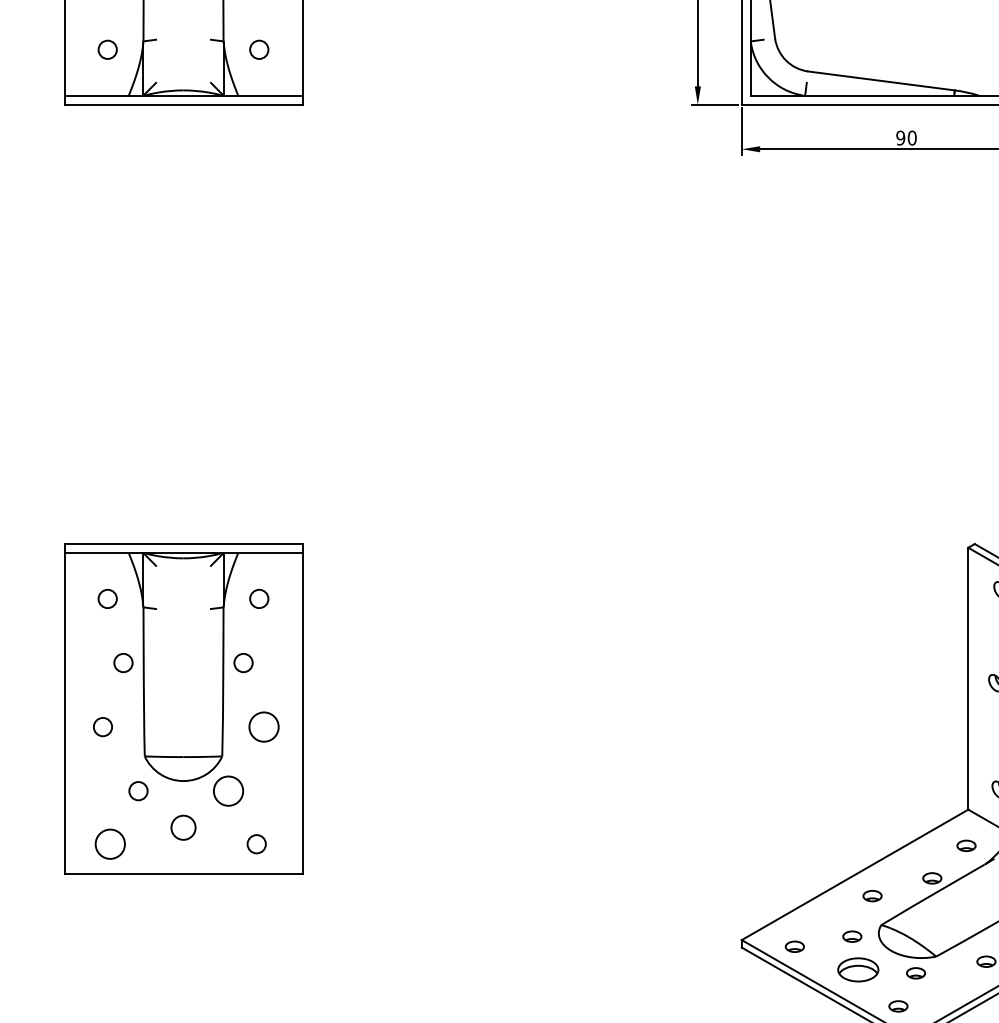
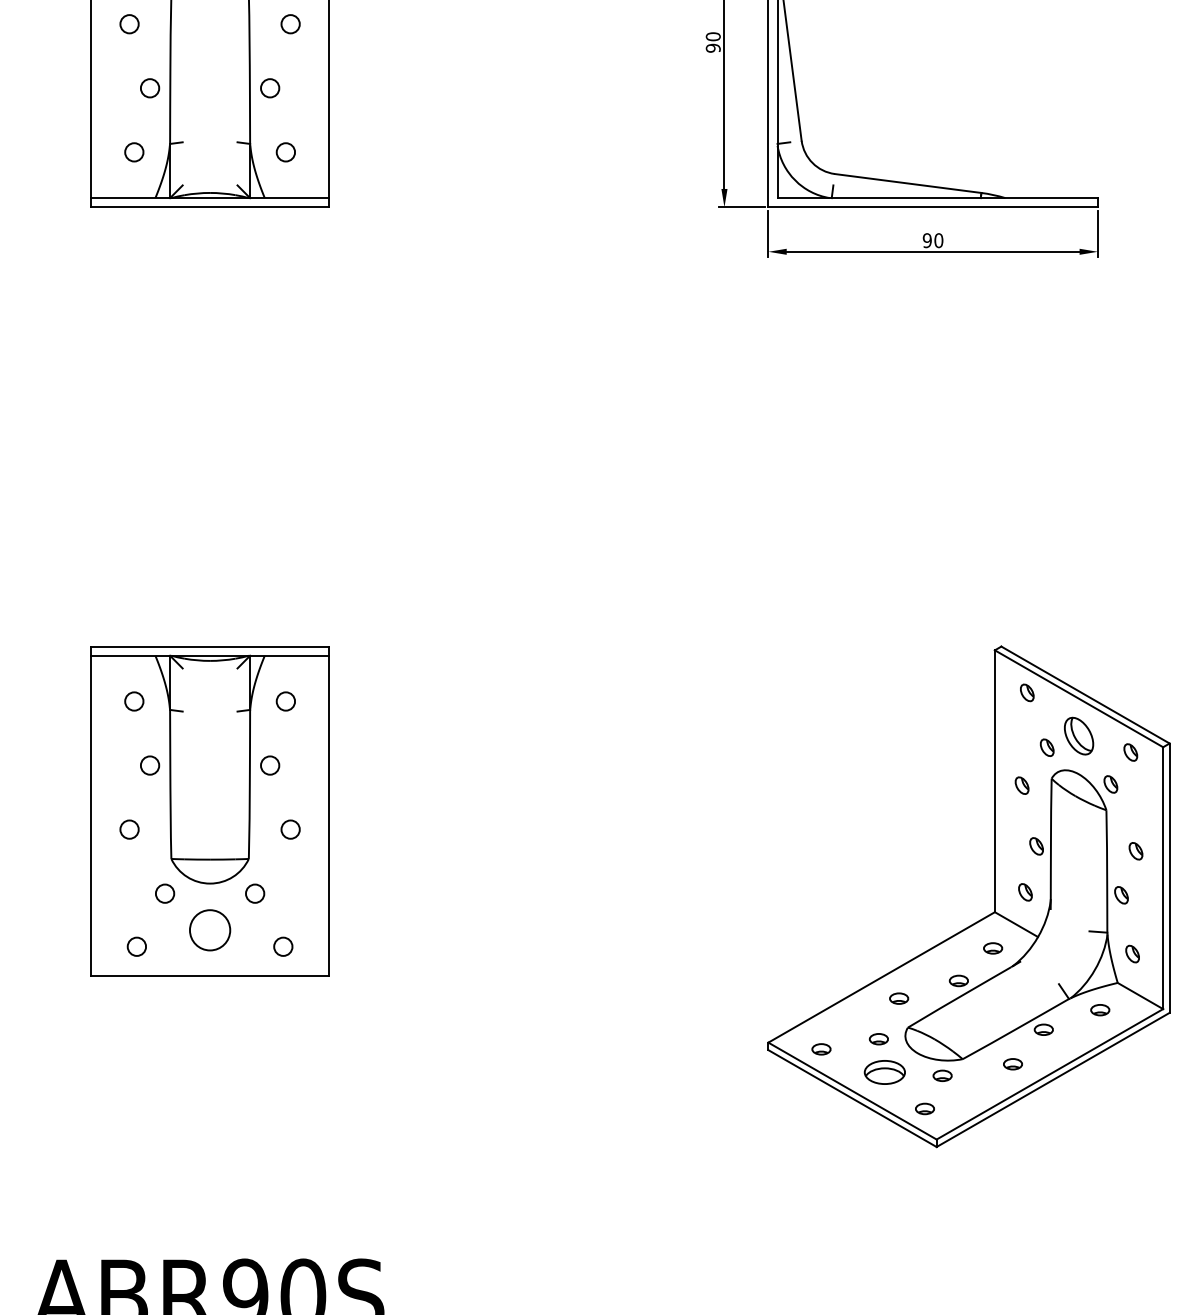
circle: (263, 726) -> (290, 829), size x0.62
circle: (228, 790) -> (255, 893), size x0.62
circle: (182, 827) -> (209, 930), size x1.67
circle: (109, 843) -> (136, 946), size x0.62

